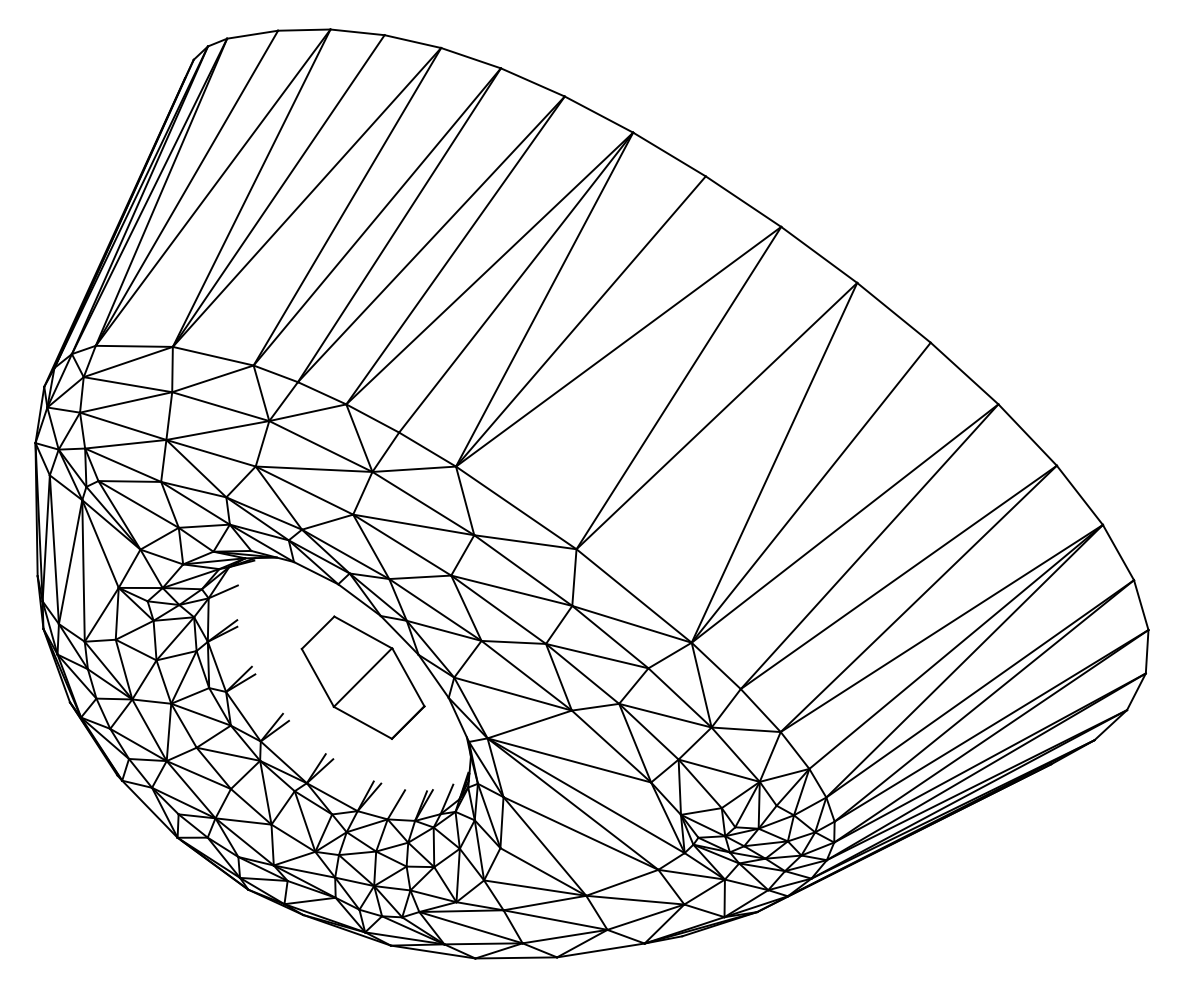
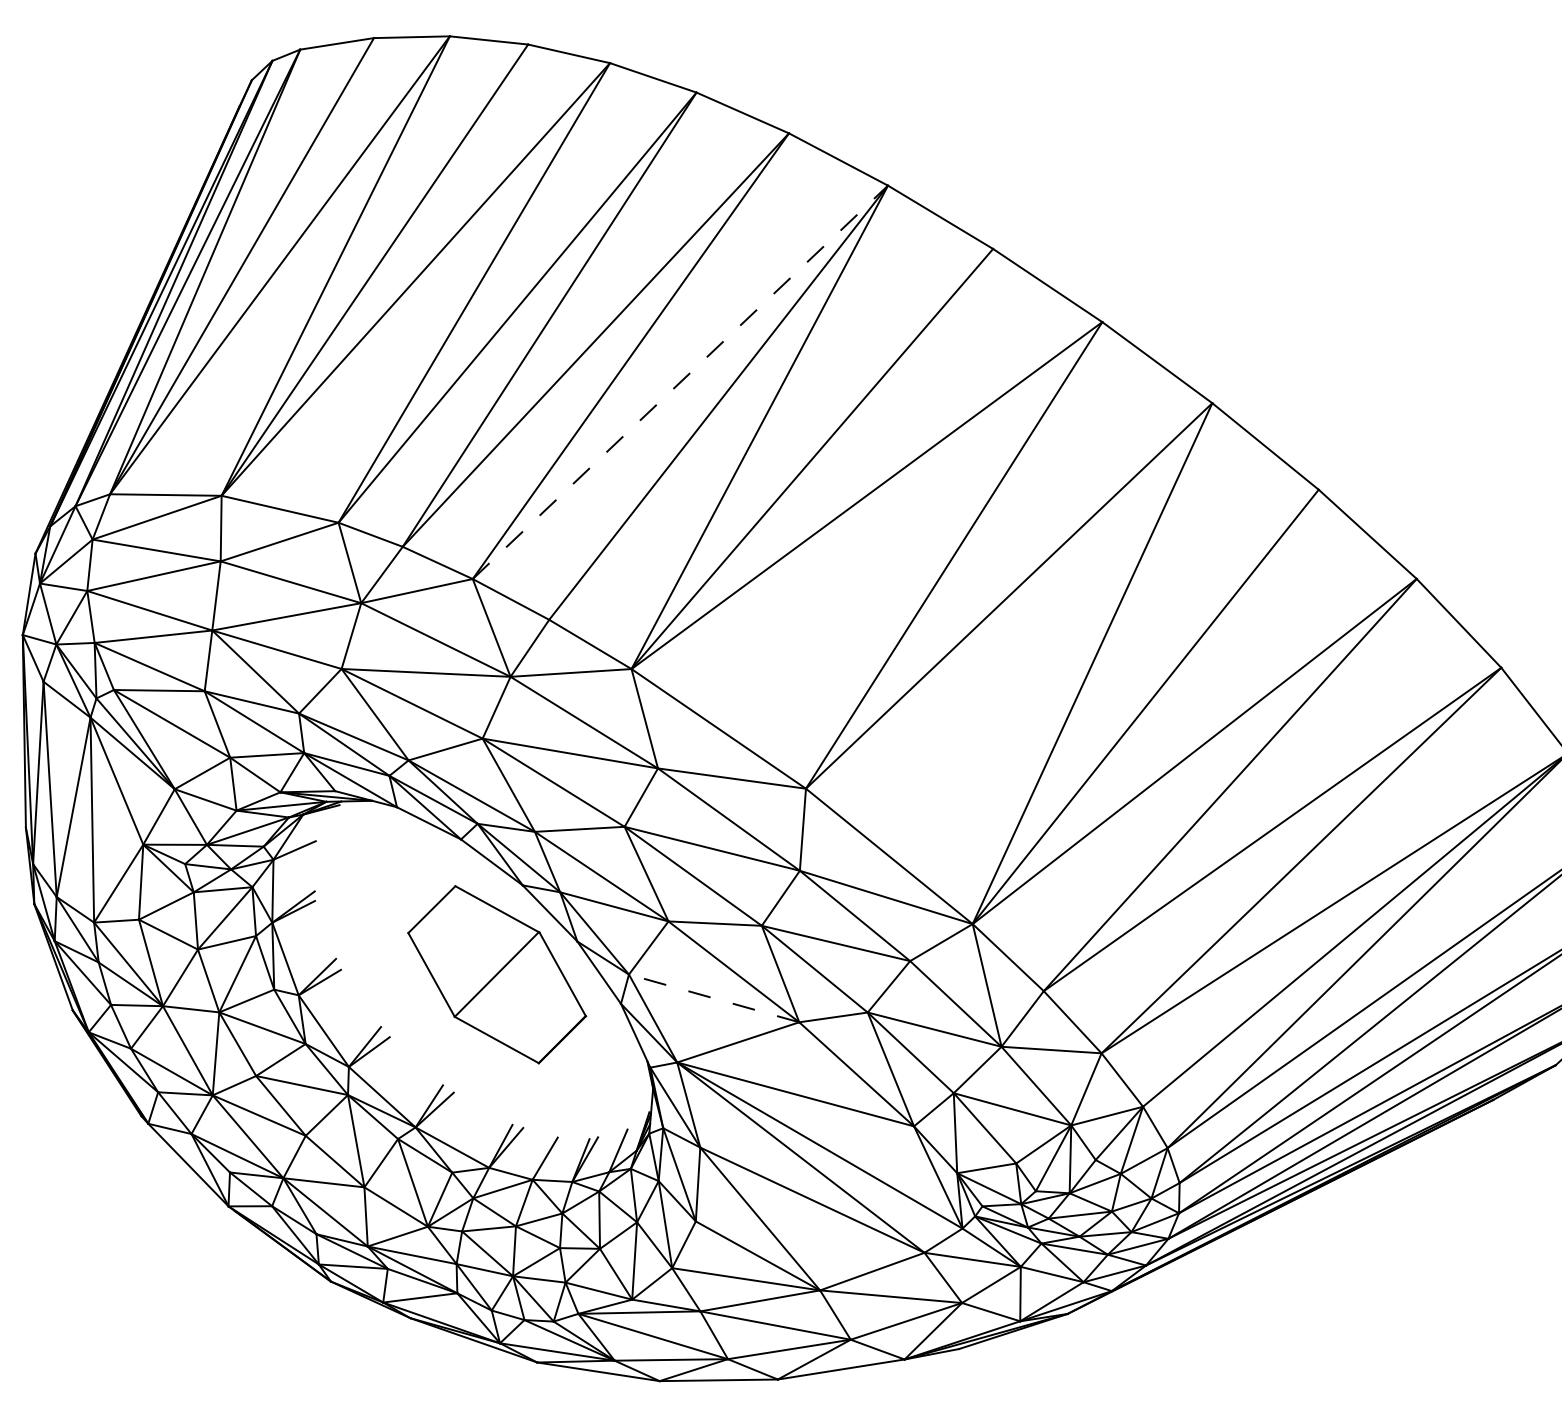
line: (489, 268) -> (680, 382), solid -> dashed
line: (512, 693) -> (713, 997), solid -> dashed

